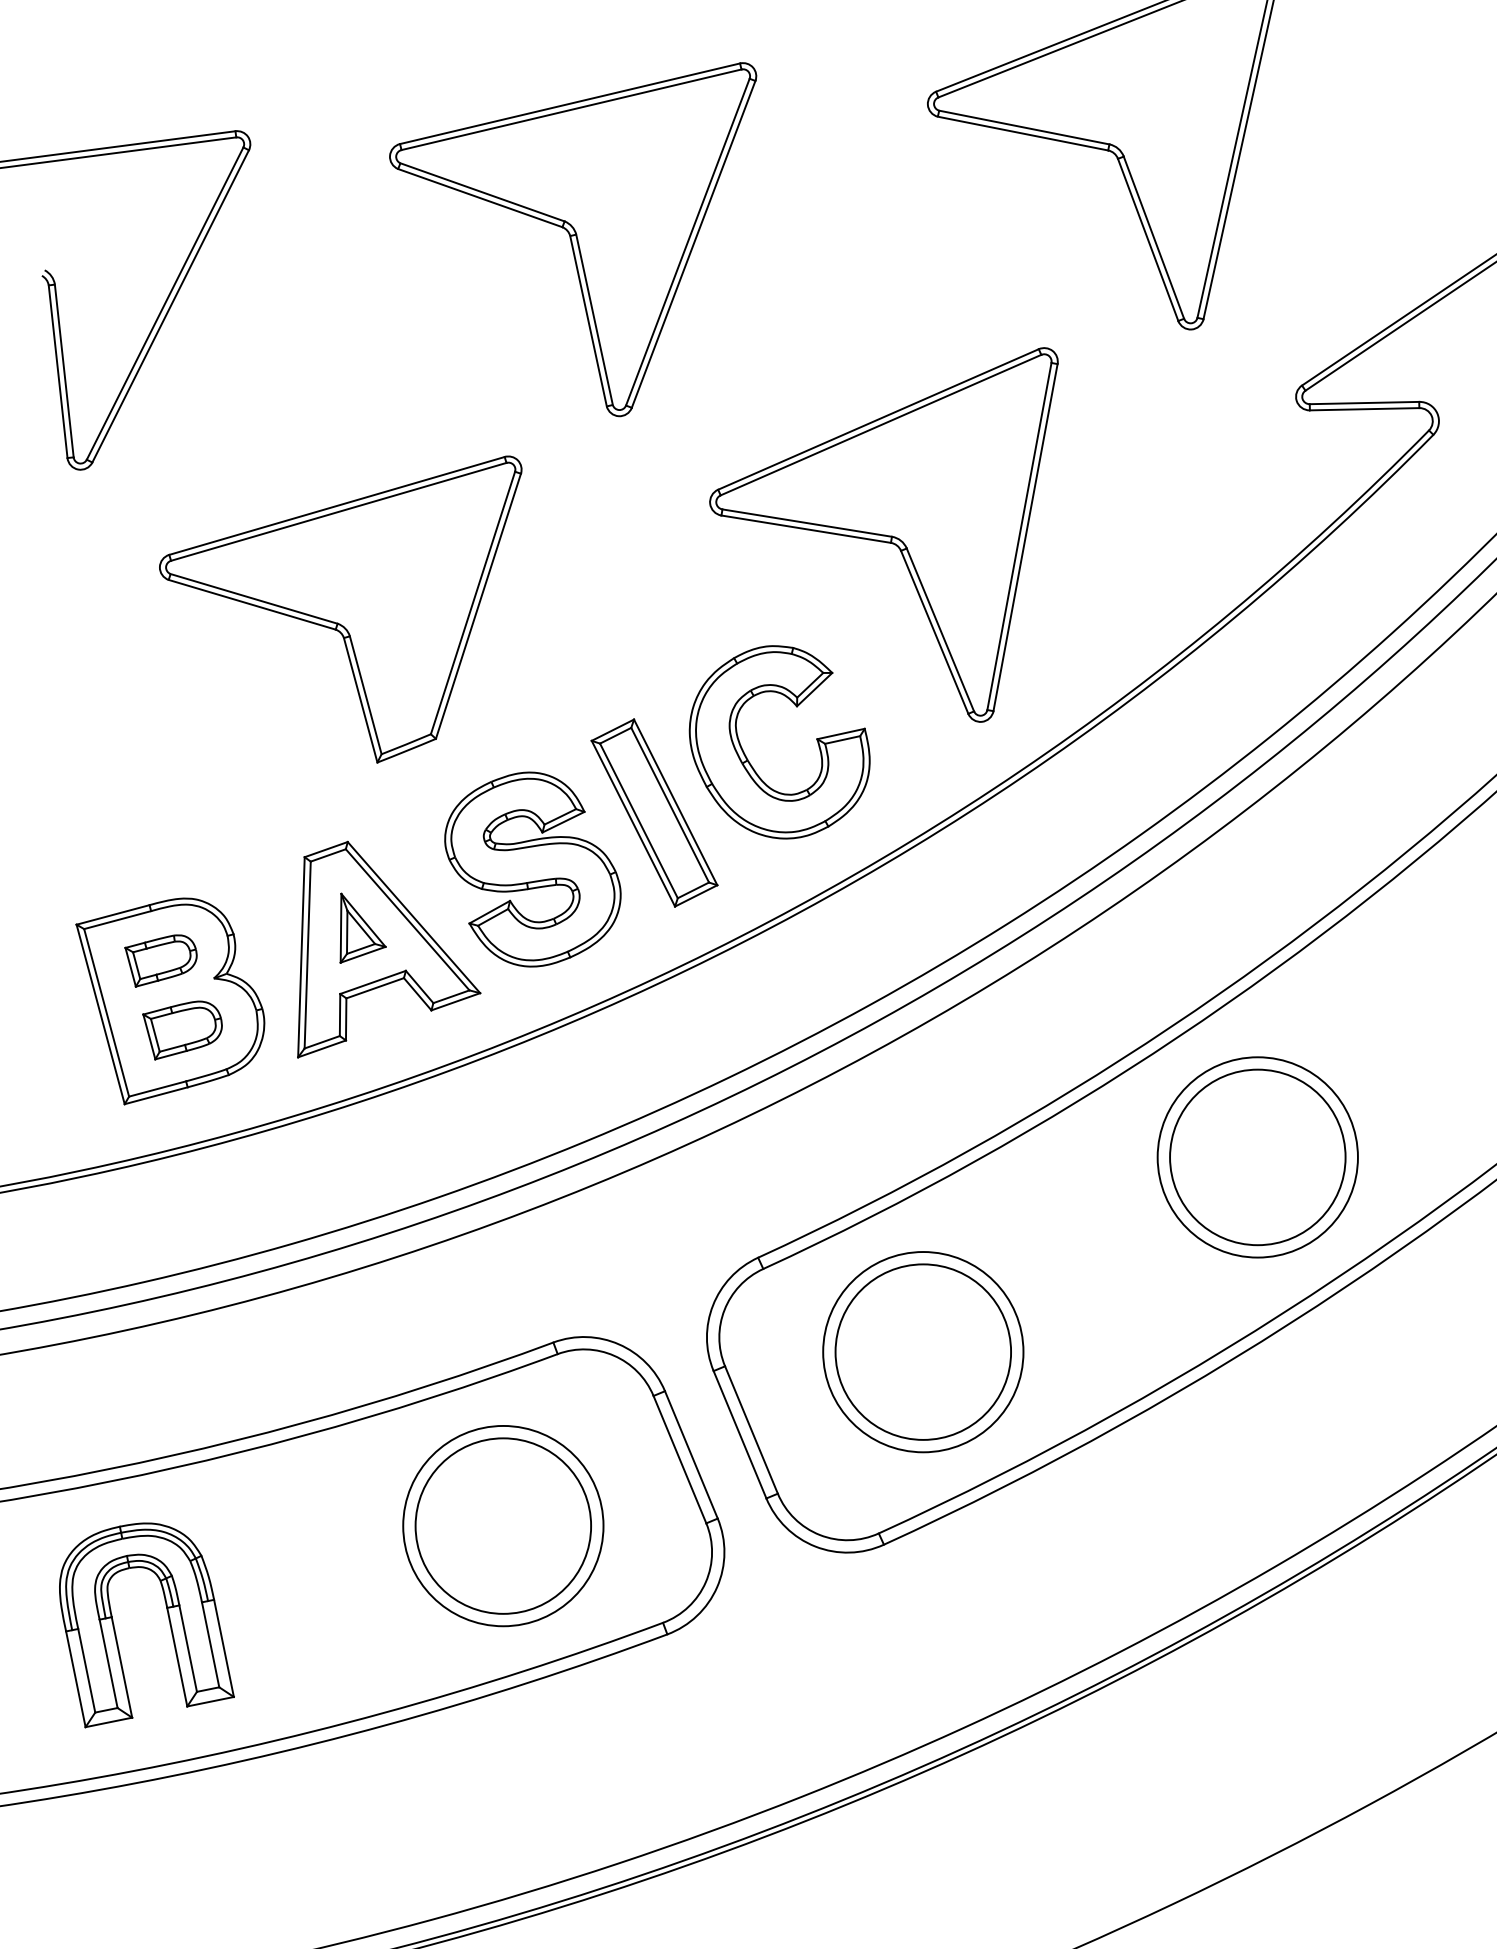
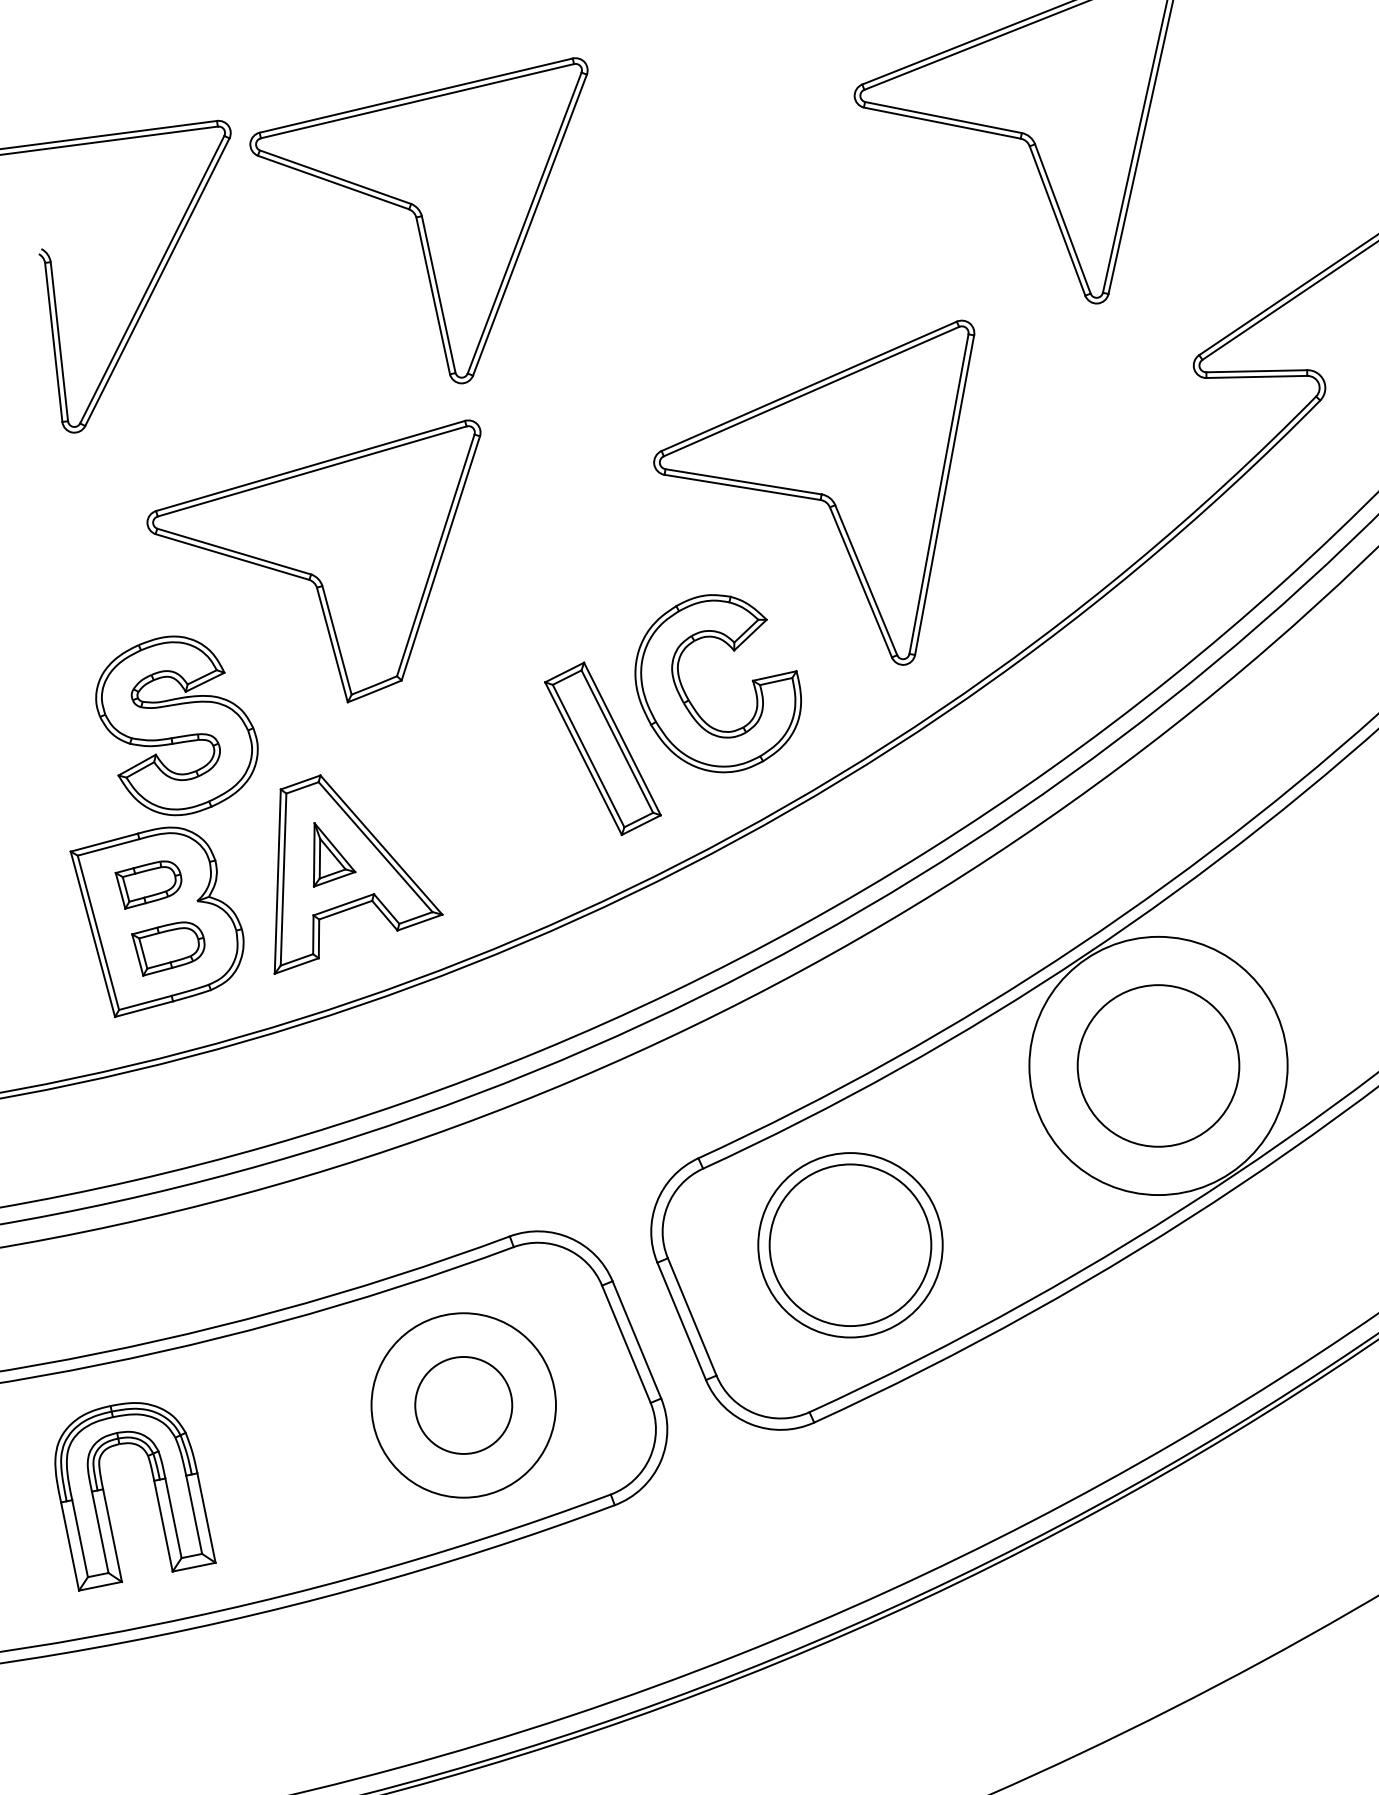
part: (572, 239) -> (418, 220), moved
part: (532, 869) -> (176, 725), moved
circle: (1257, 1156) -> (1158, 1065), size x1.4
circle: (503, 1526) -> (463, 1405), size x0.6

